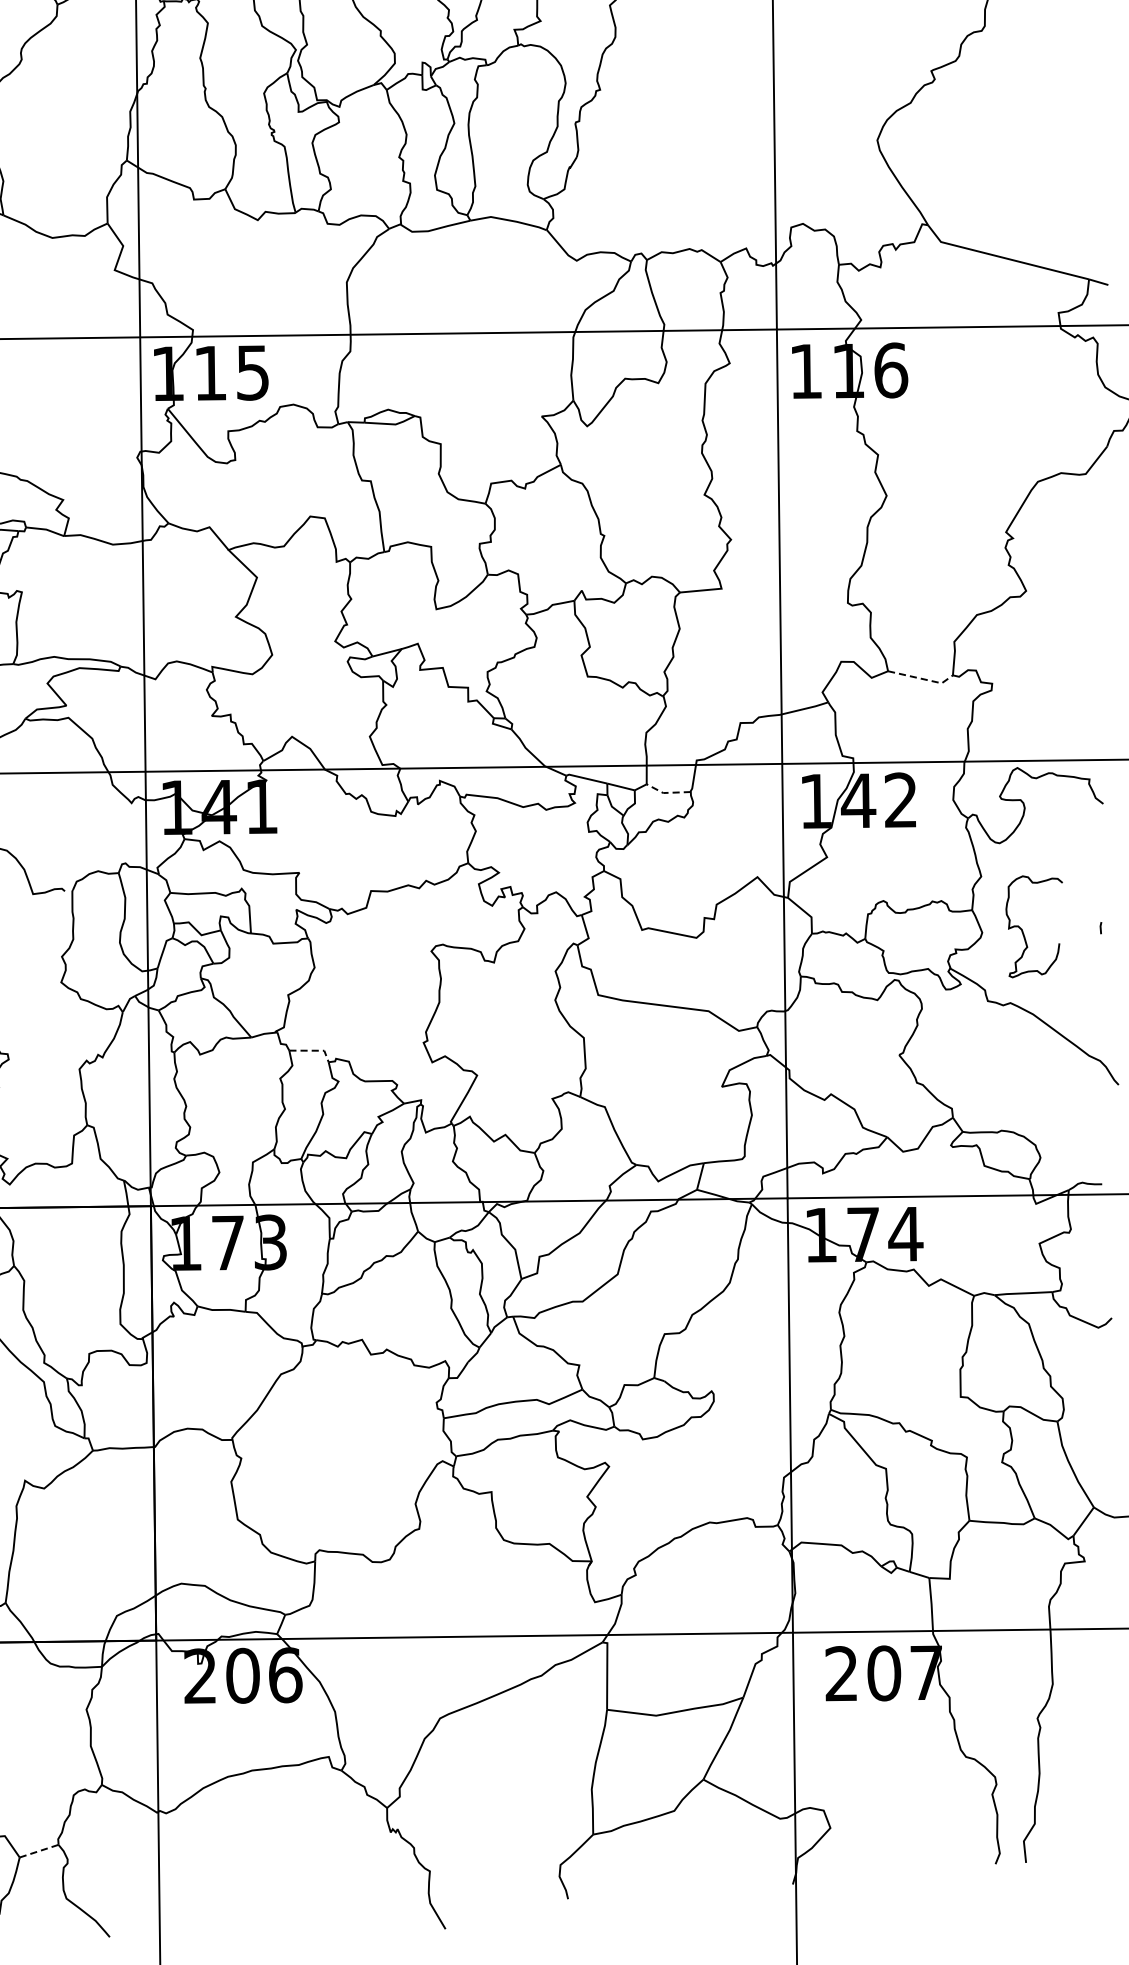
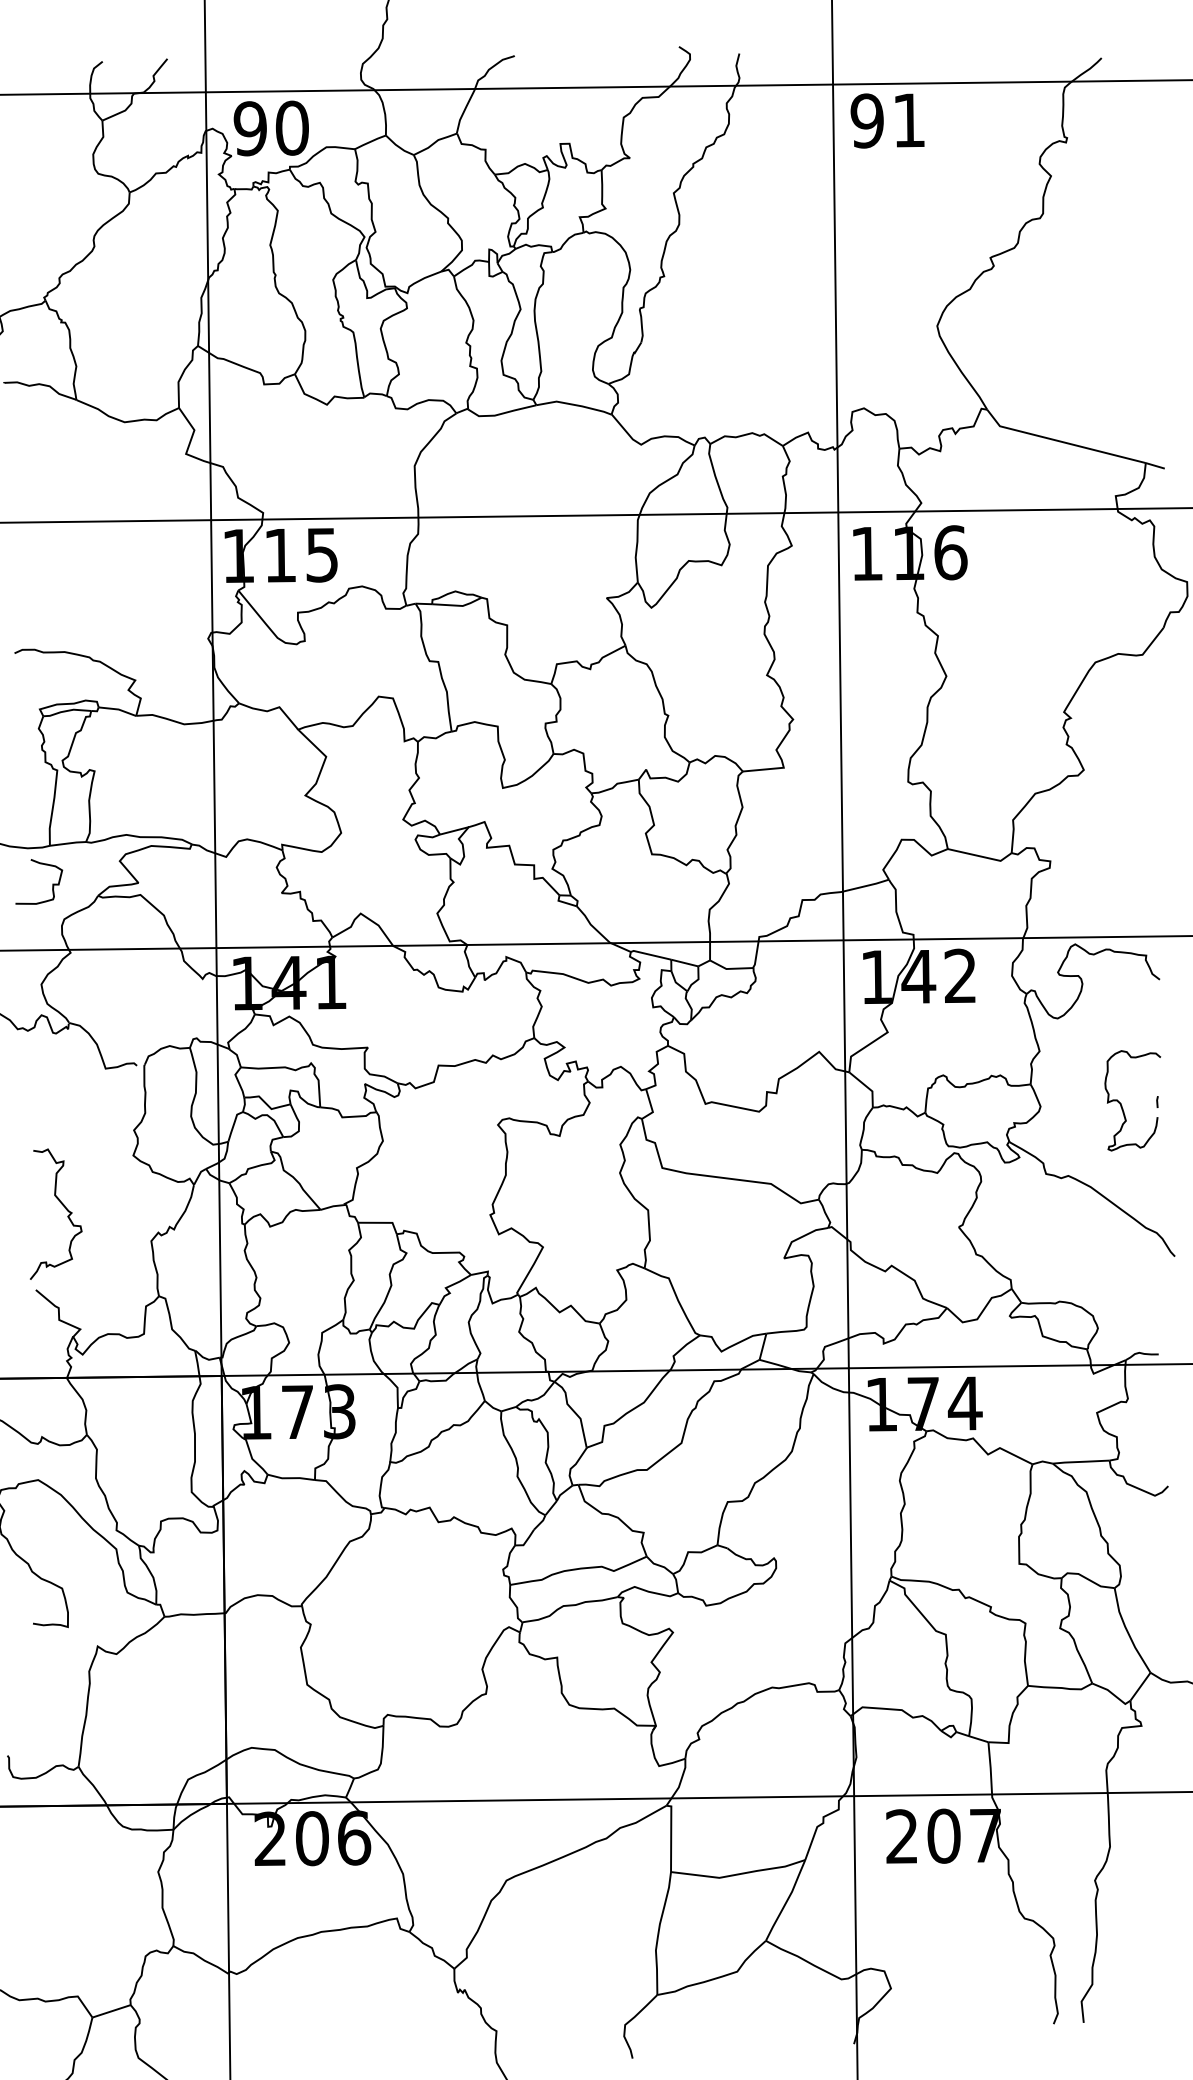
line: (922, 678) -> (981, 856), dashed -> solid
line: (667, 792) -> (730, 968), dashed -> solid
curve: (1023, 931) -> (1122, 1105), moved
line: (314, 1050) -> (382, 1222), dashed -> solid
line: (40, 1851) -> (112, 2011), dashed -> solid

